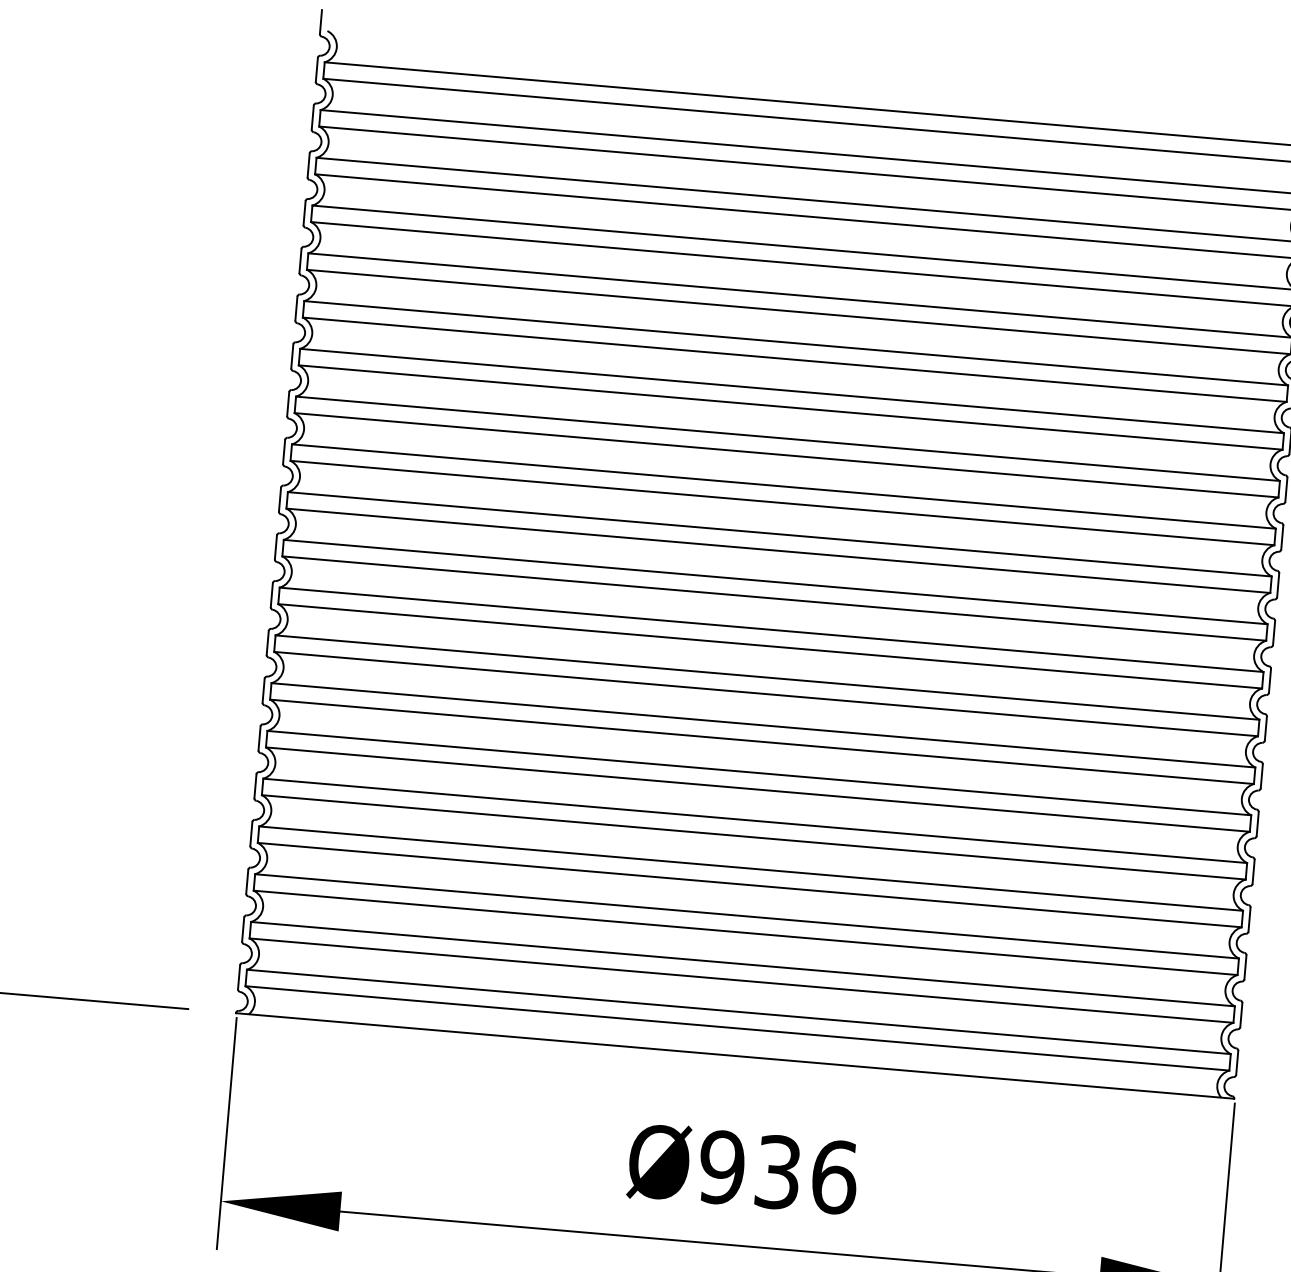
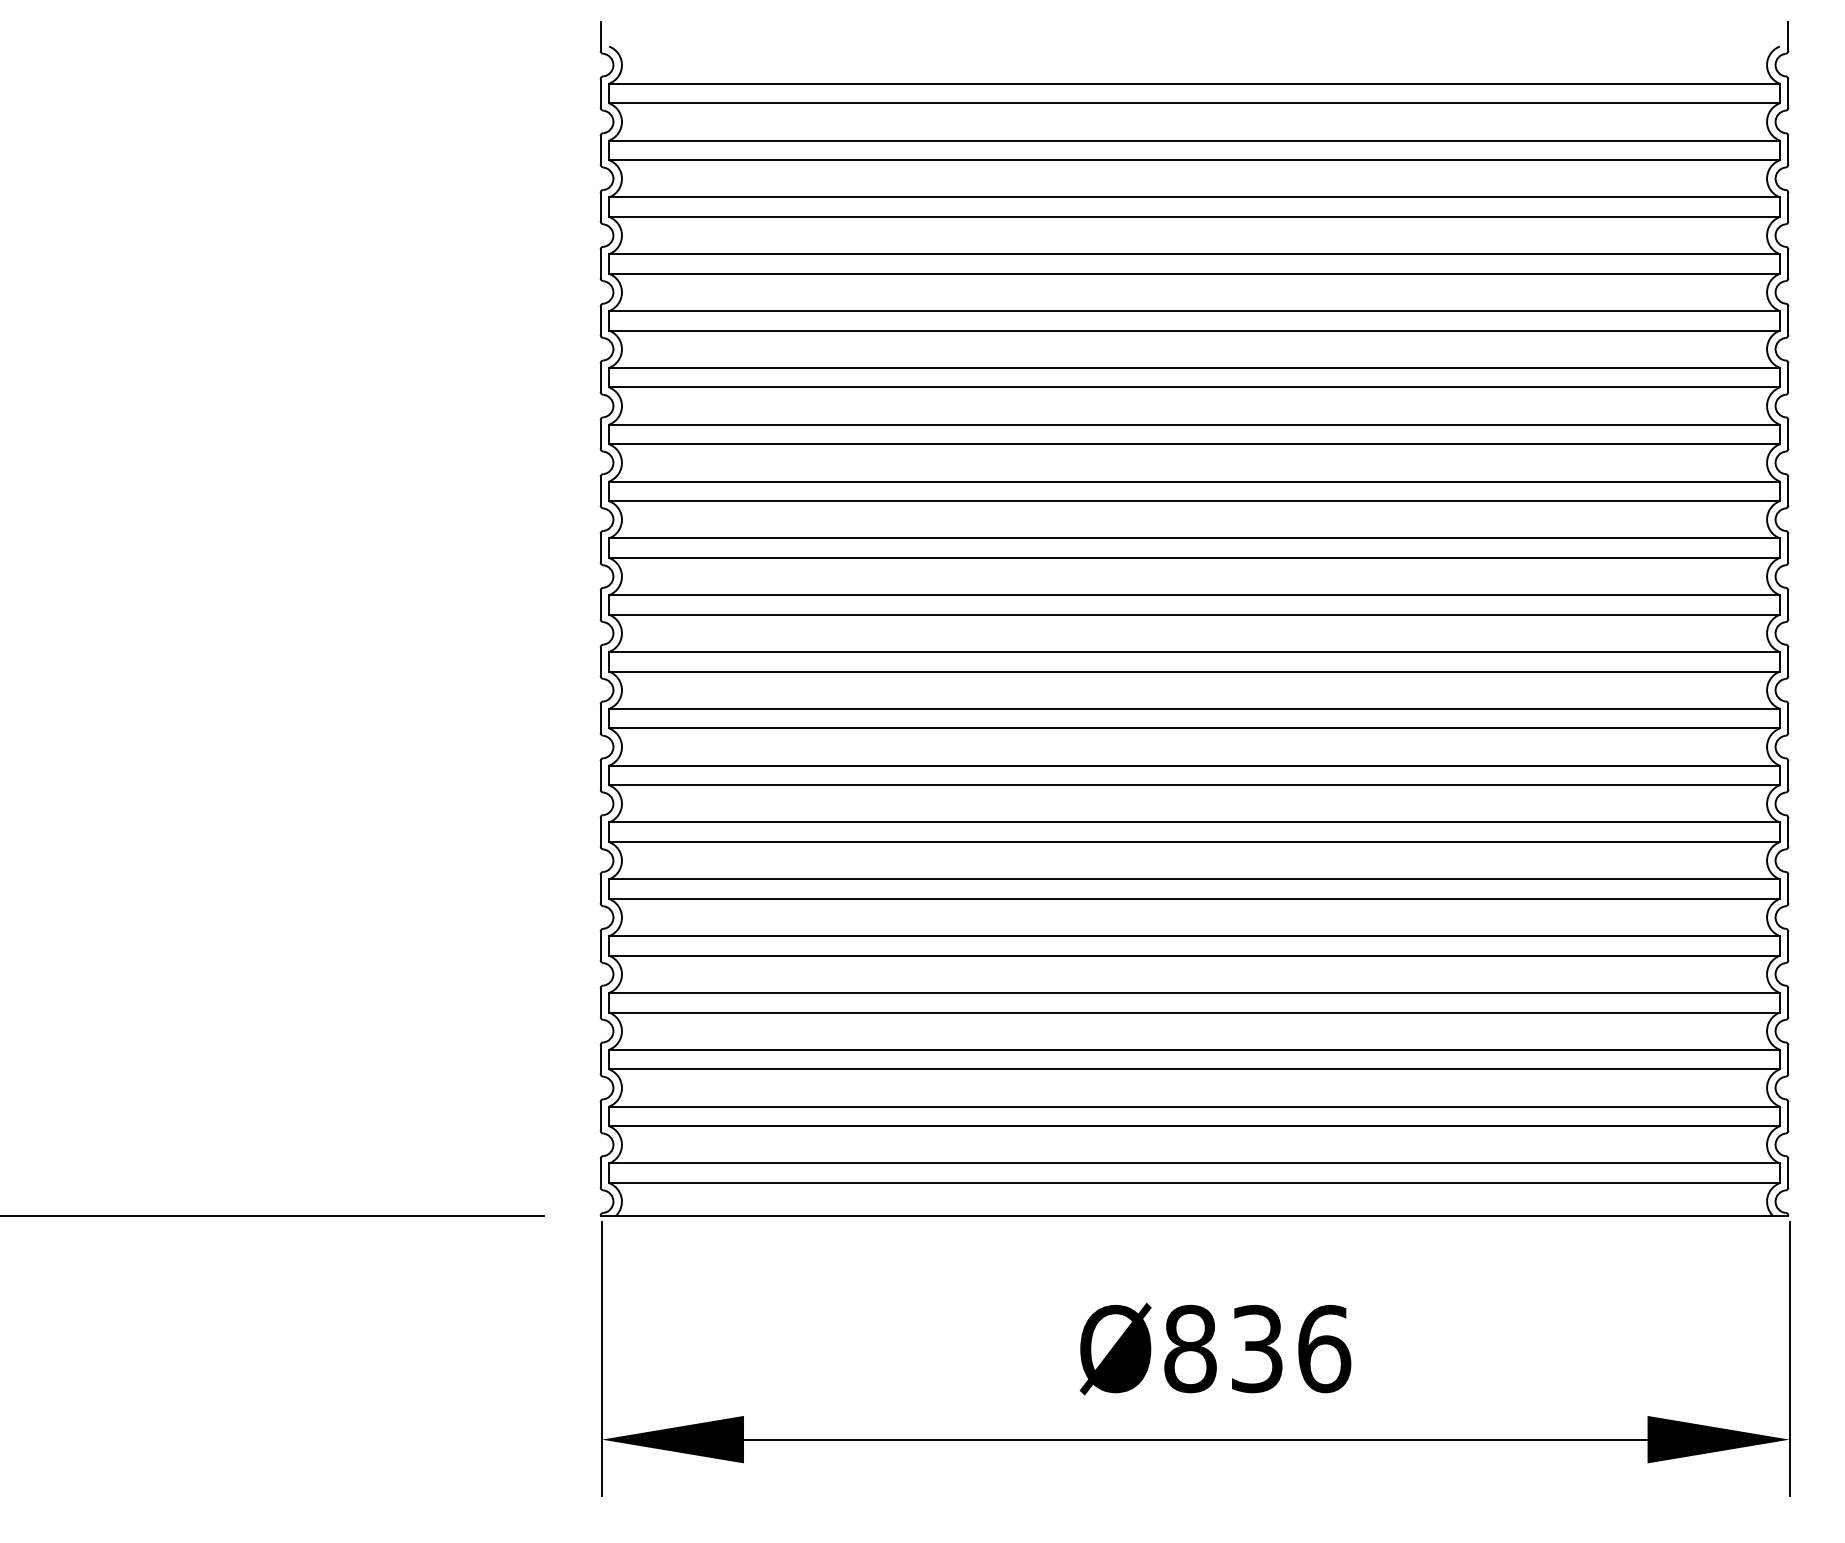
text: (721, 1167) -> (1189, 1349), Ø936 -> Ø836

